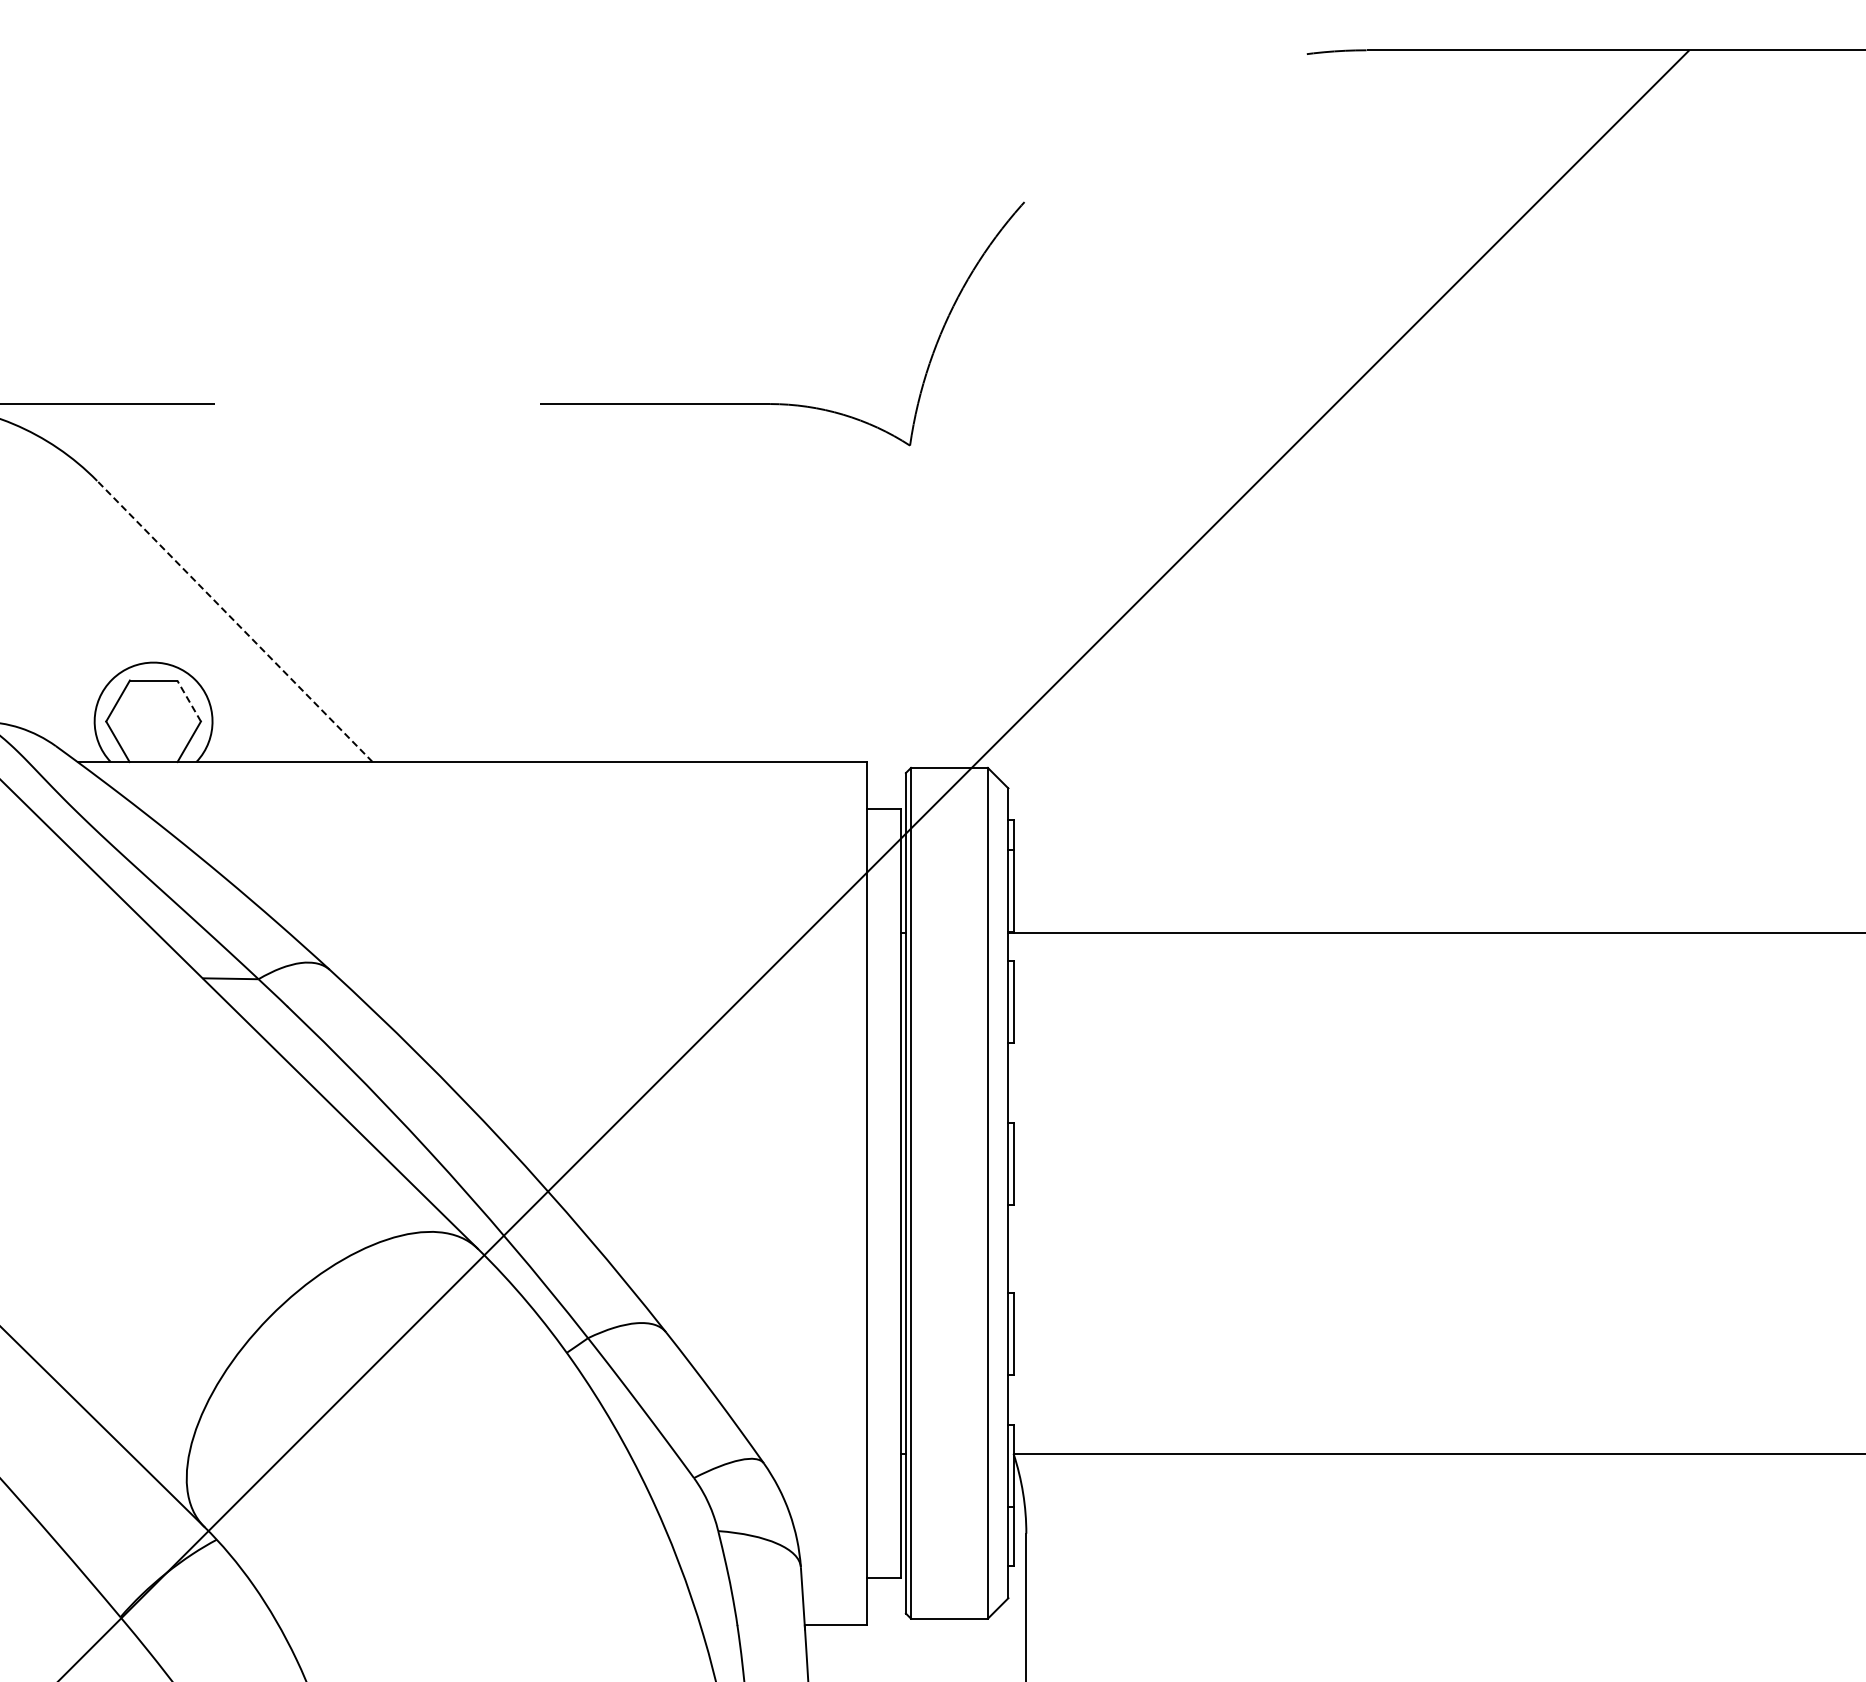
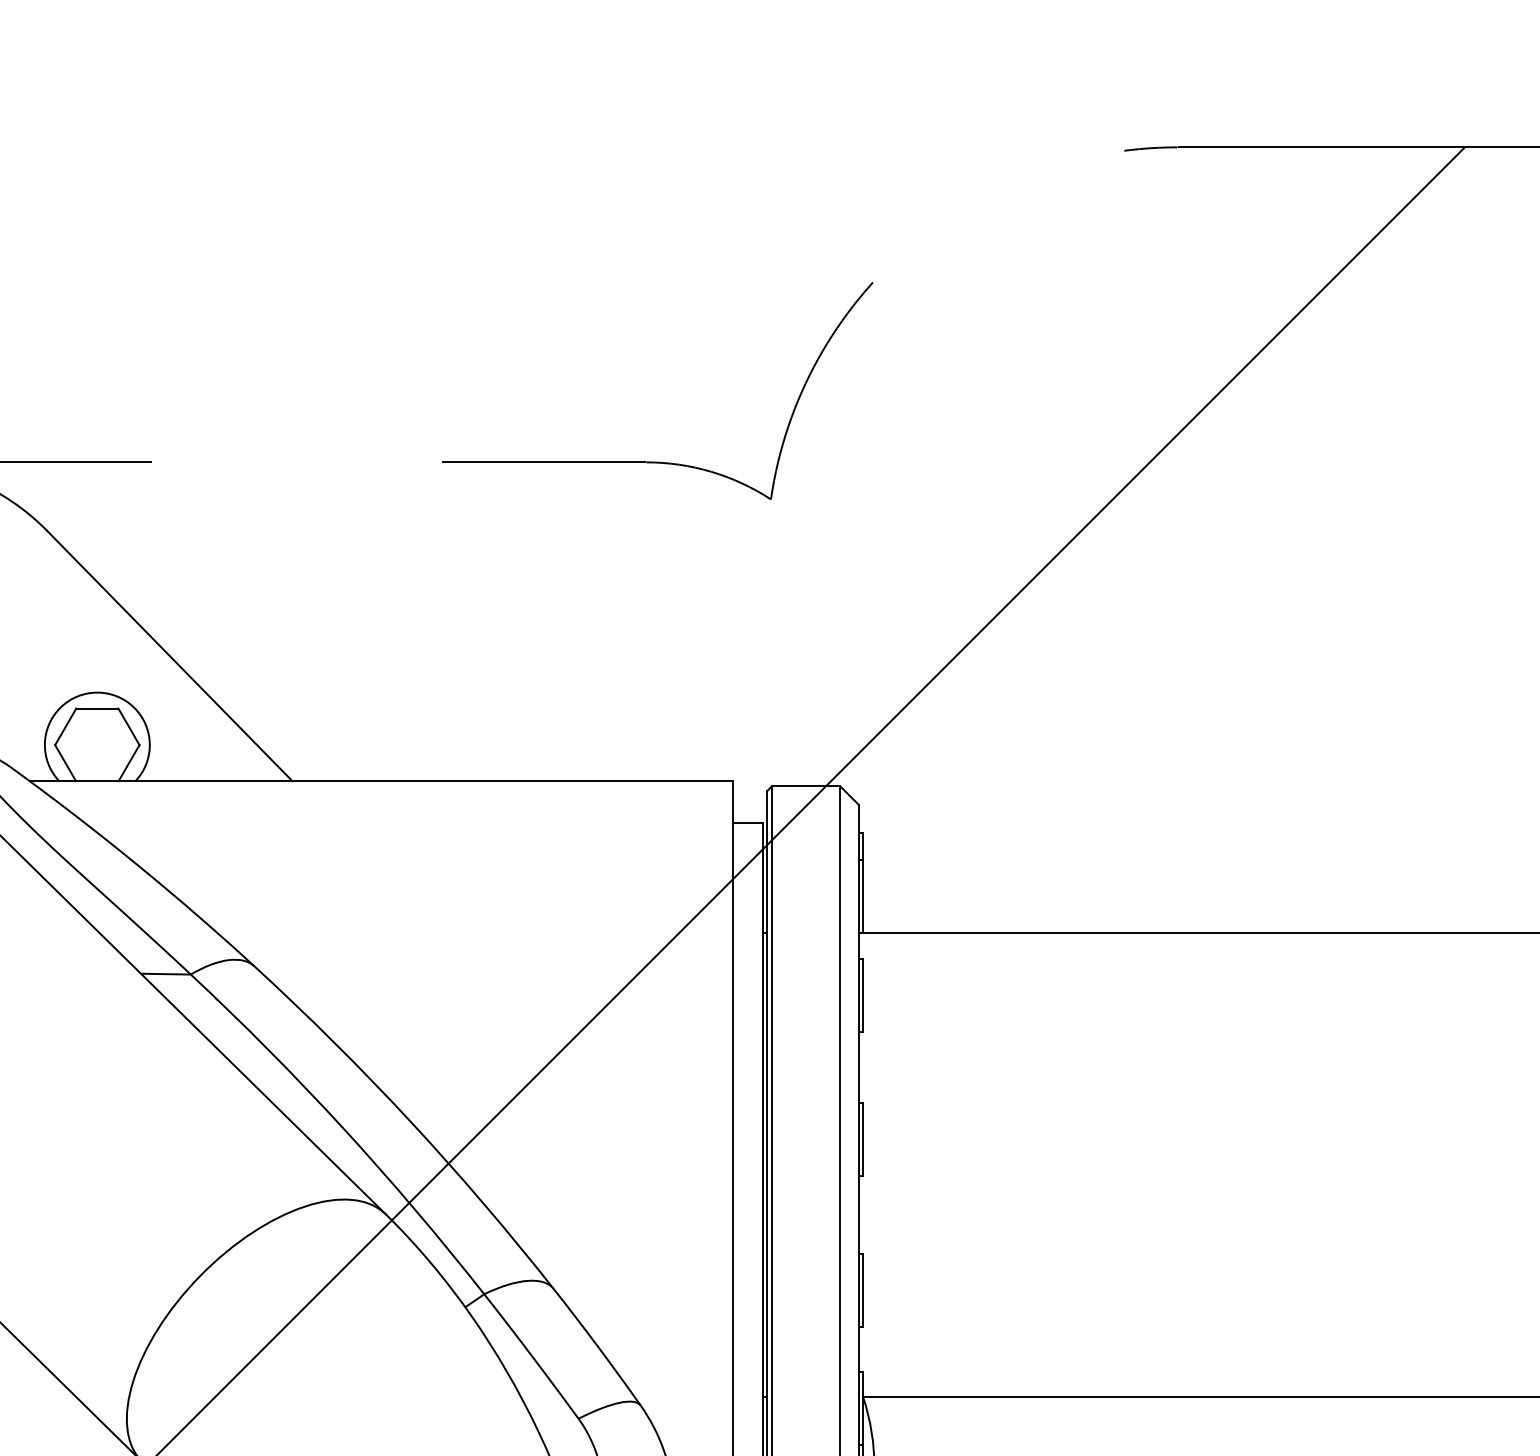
line: (234, 621) -> (169, 656), dashed -> solid
line: (189, 701) -> (129, 727), dashed -> solid

